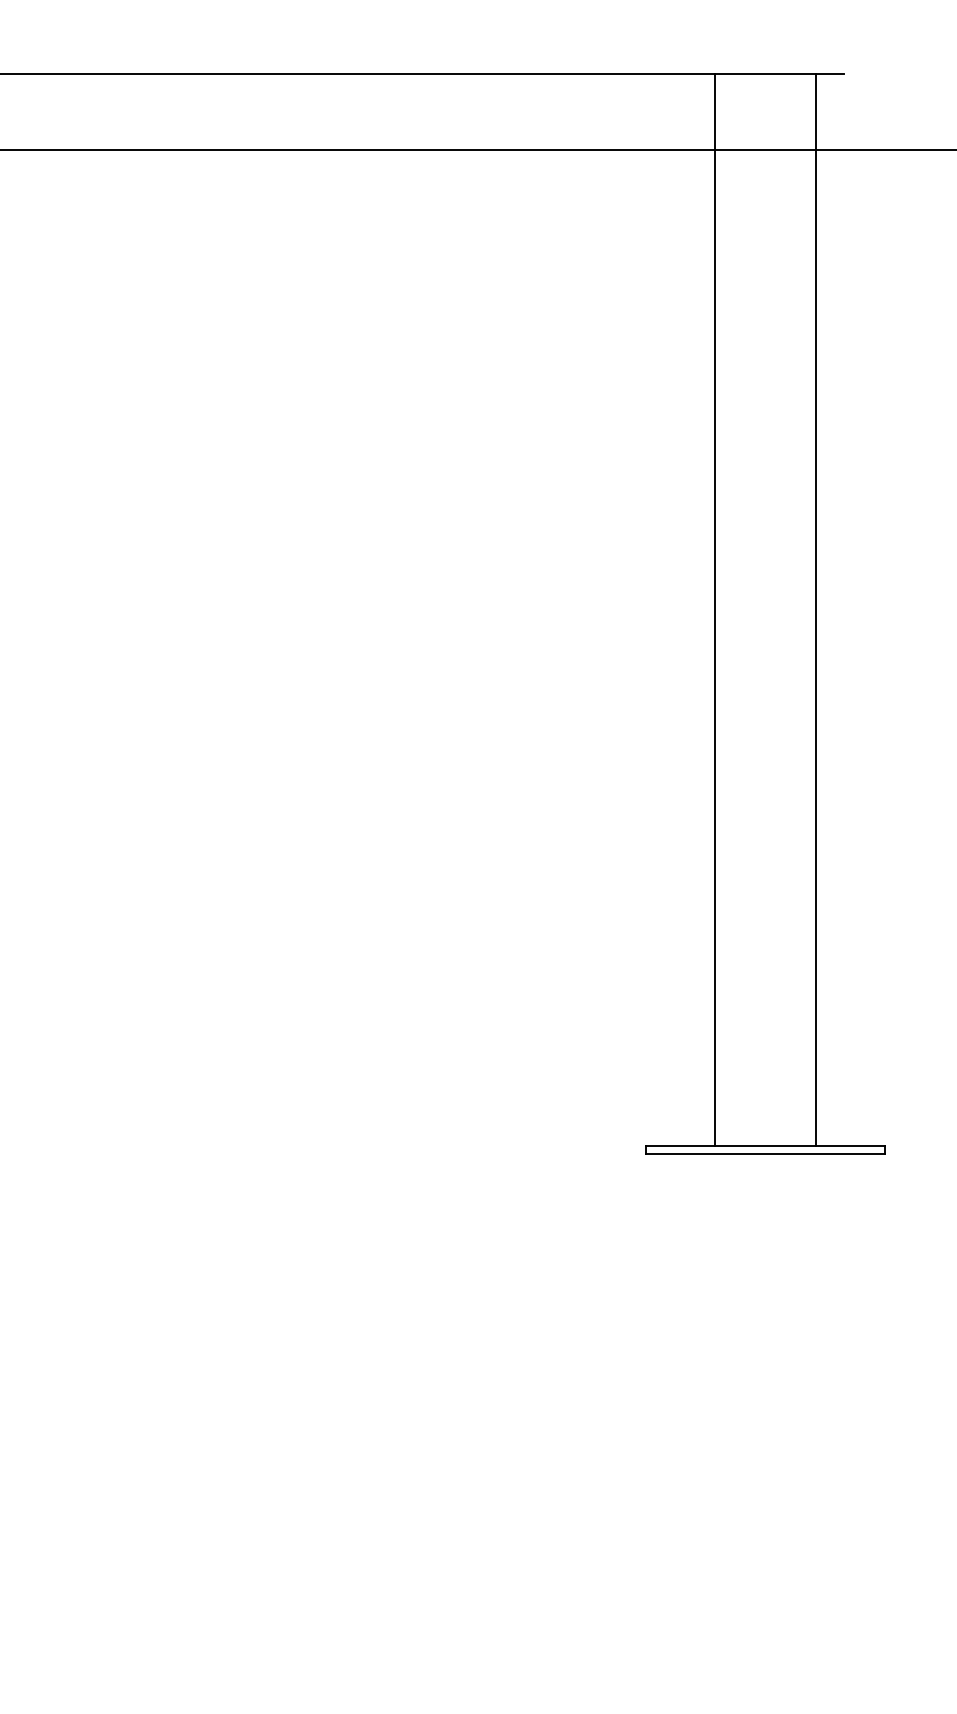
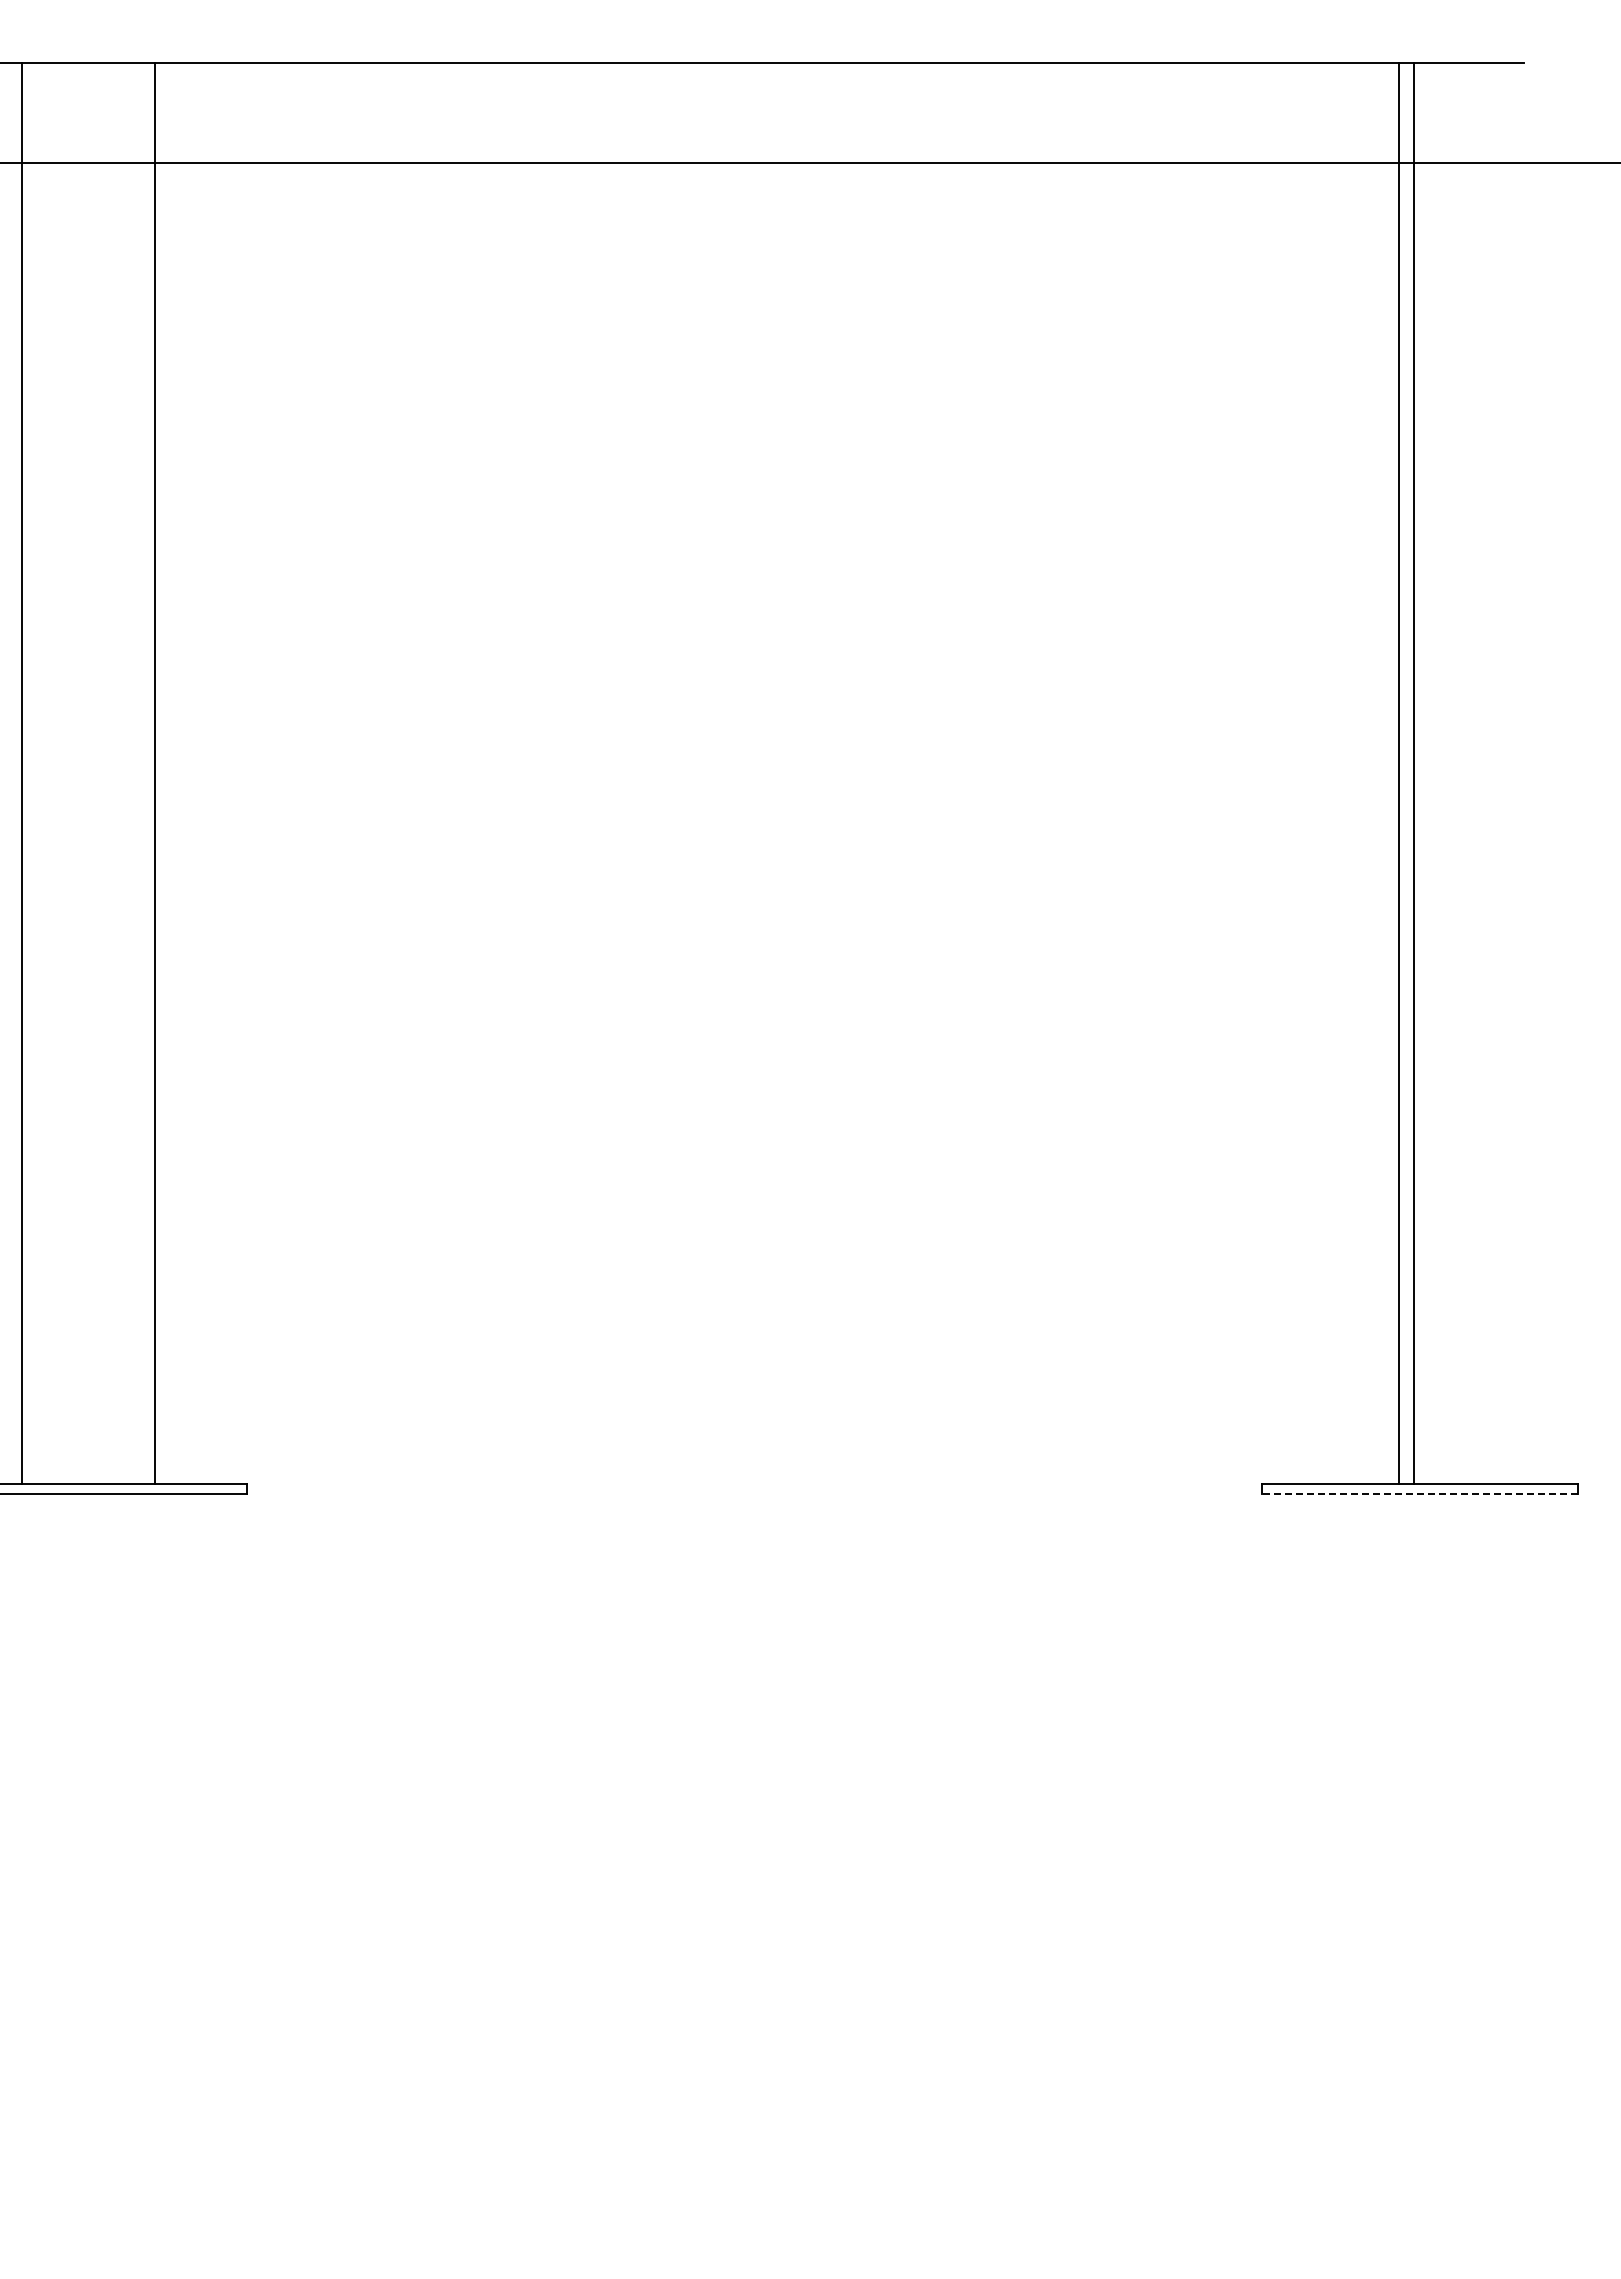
line: (715, 609) -> (1414, 772), moved
line: (815, 609) -> (1399, 772), moved
line: (765, 1153) -> (1419, 1493), solid -> dashed

